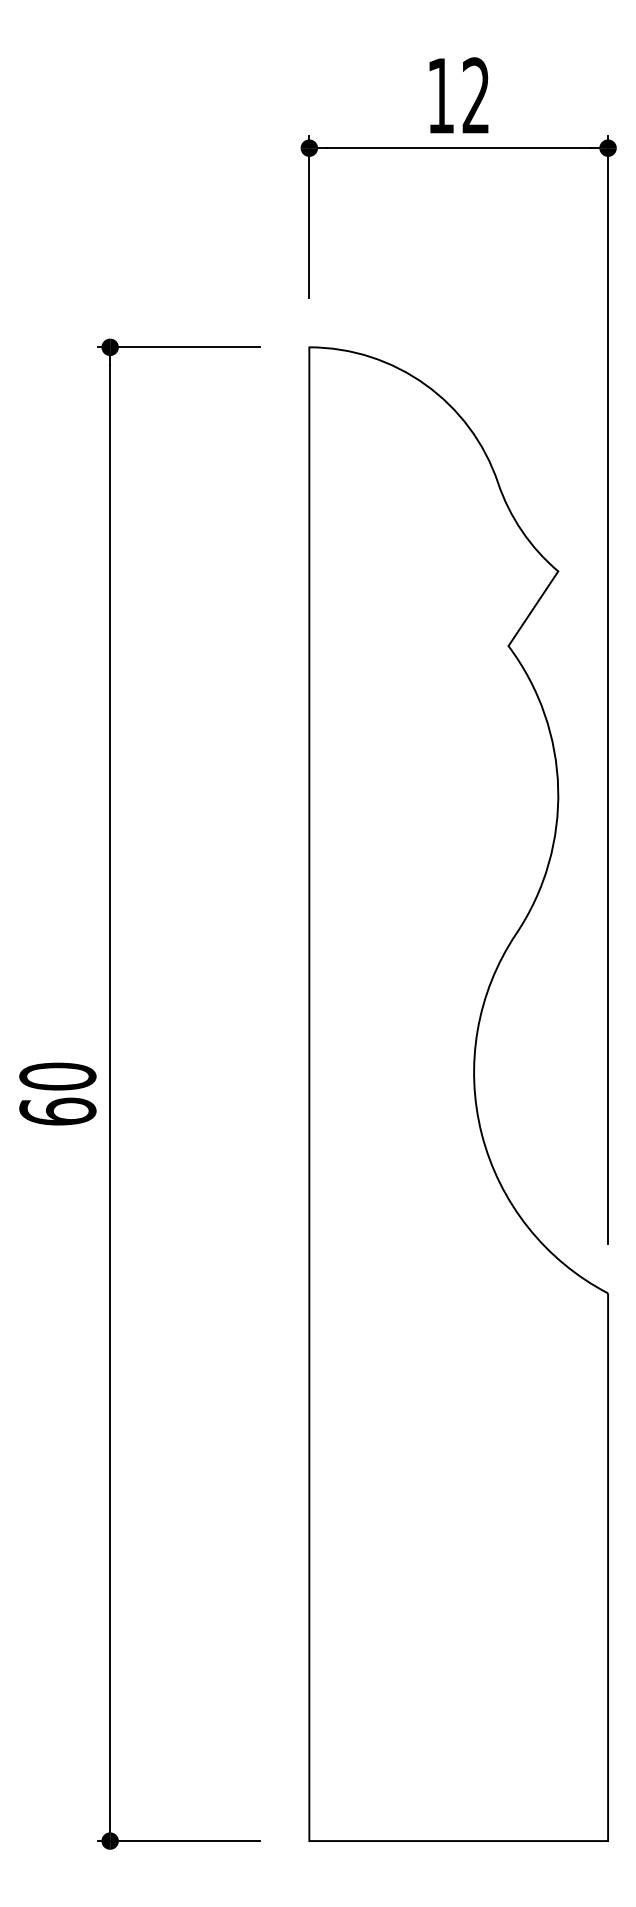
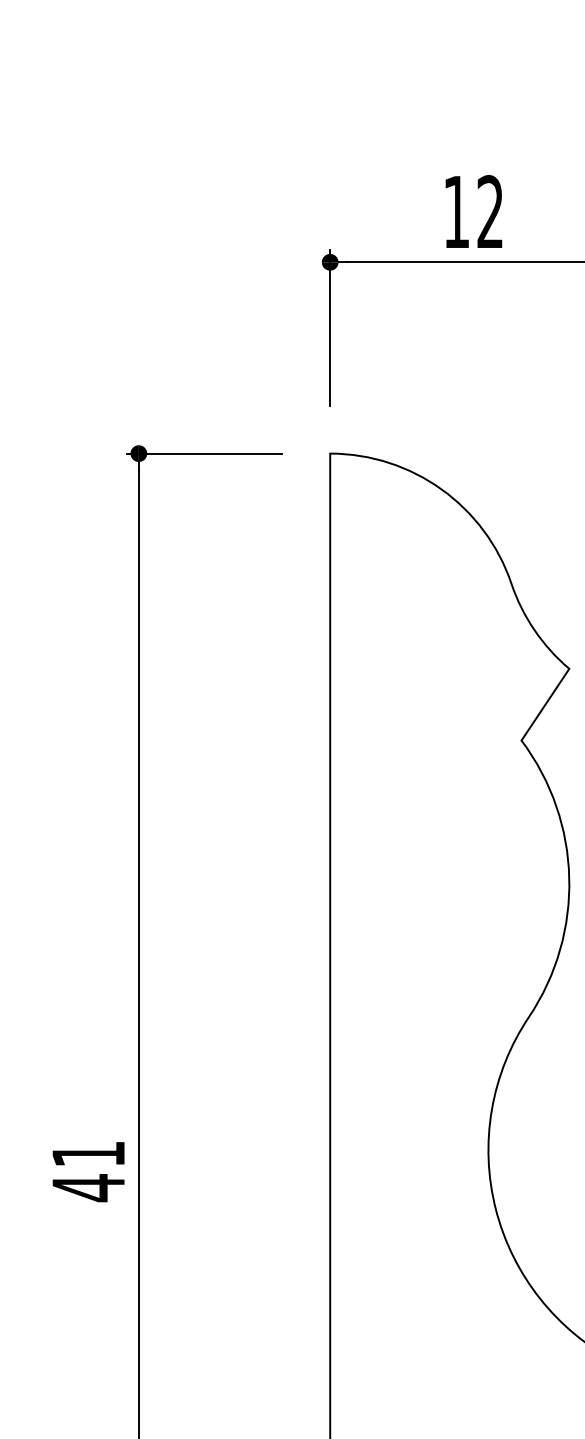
text: (57, 1094) -> (88, 1171), 60 -> 41

